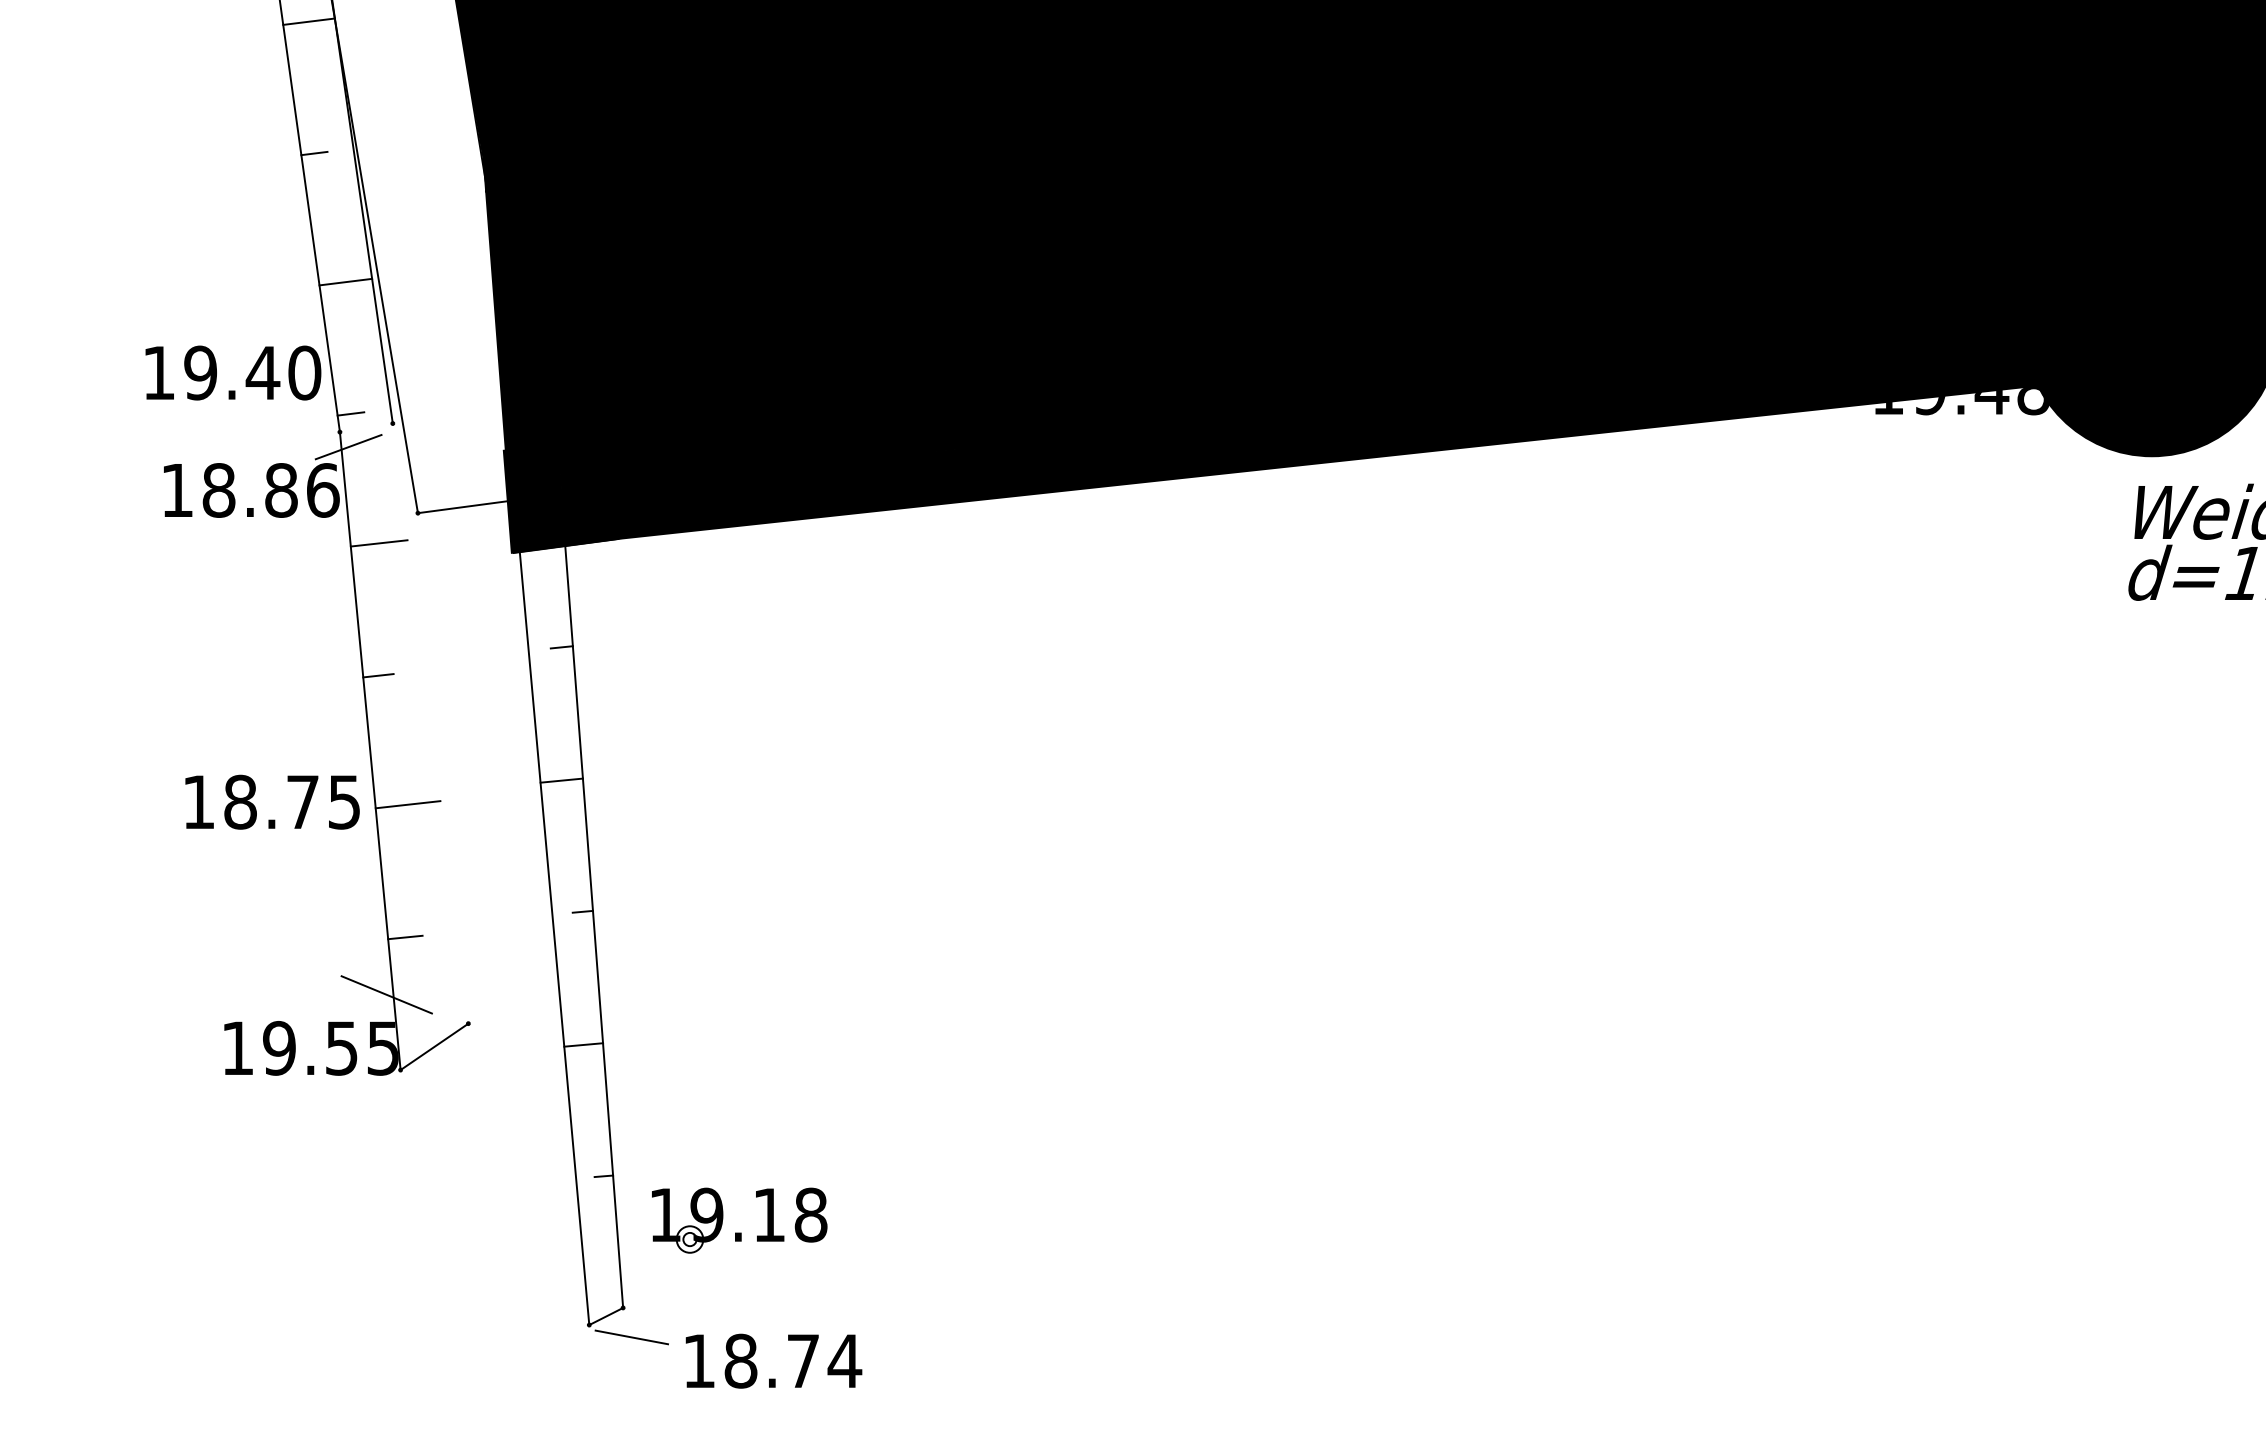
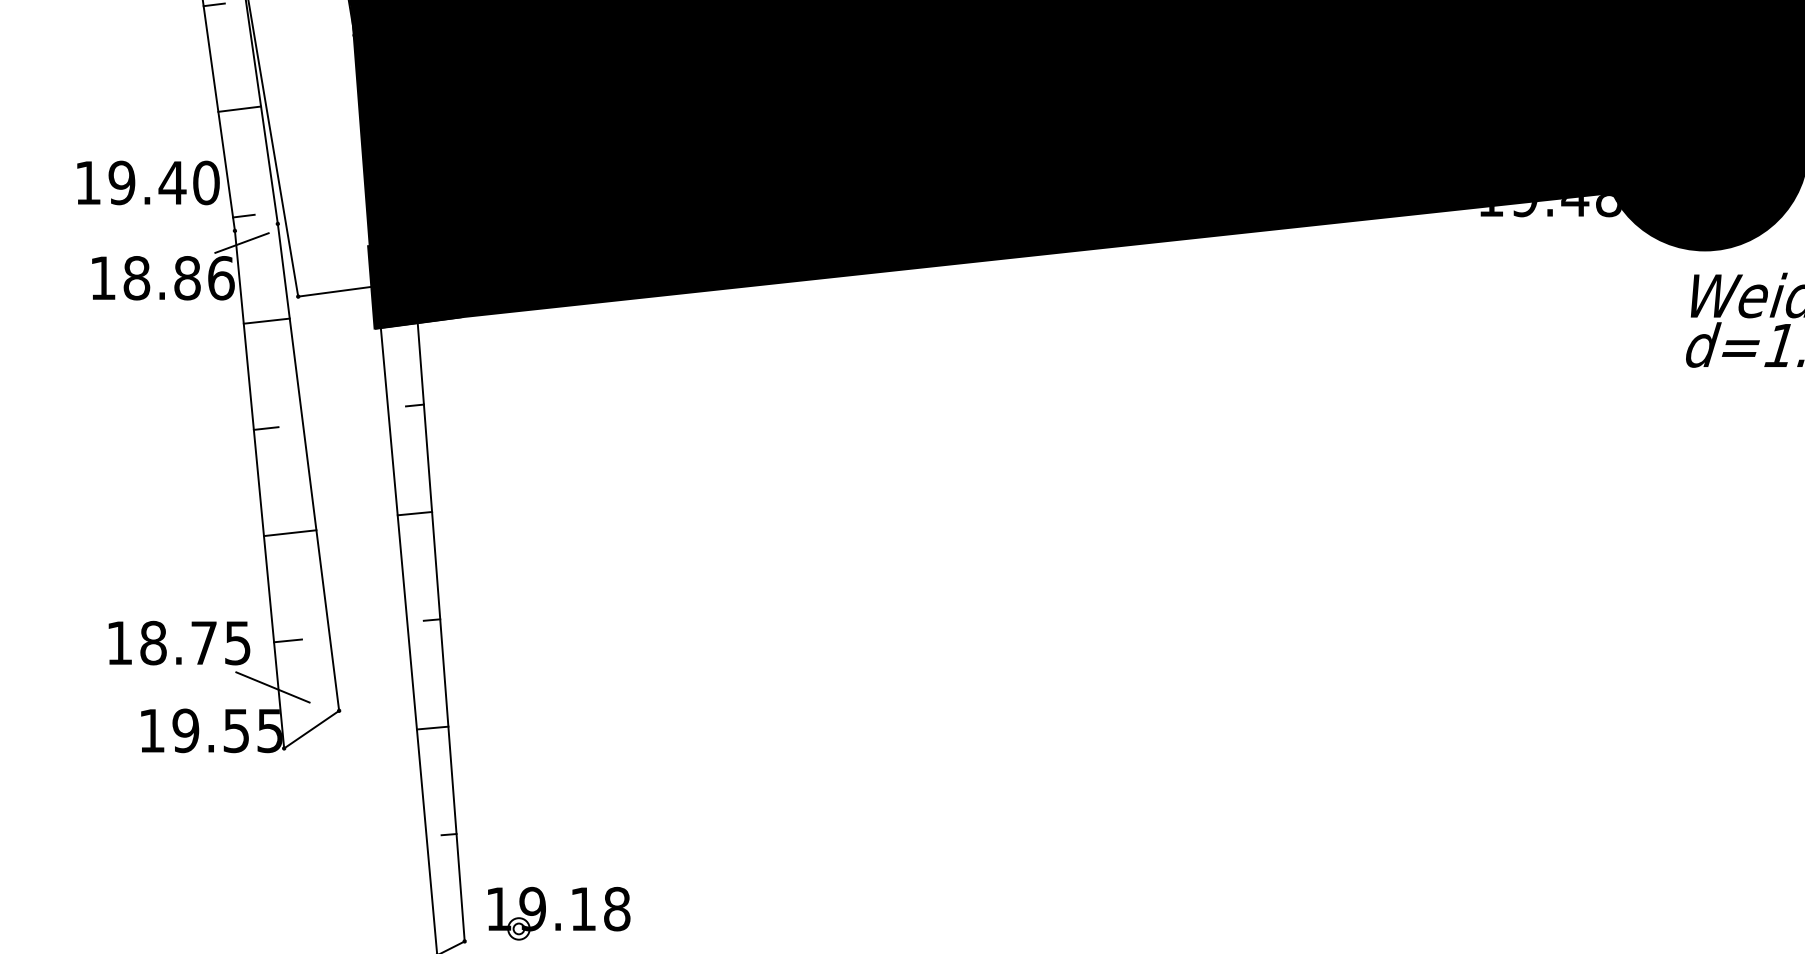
line: (430, 723) -> (308, 467), added
text: (272, 801) -> (179, 642), moved
part: (739, 1232) -> (559, 923), moved

